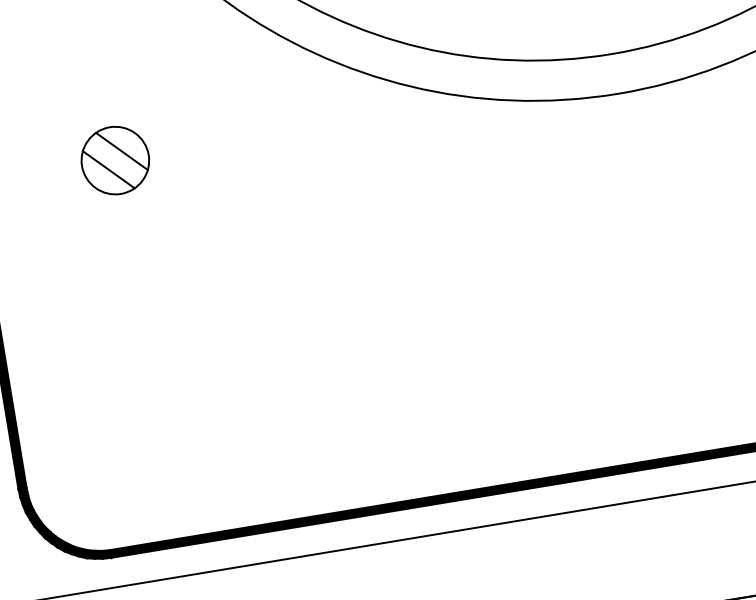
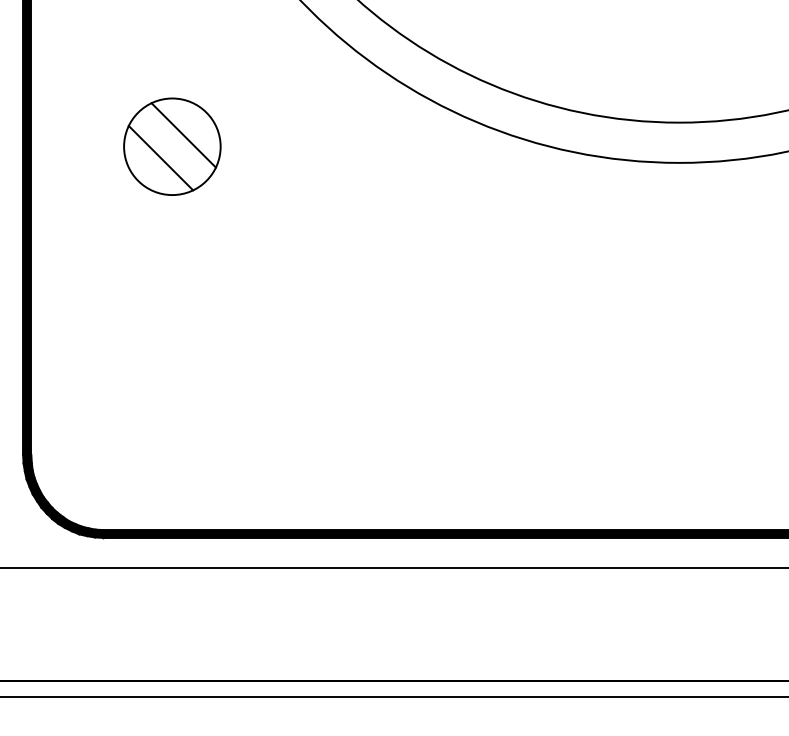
part: (115, 160) -> (172, 146), size x1.43

